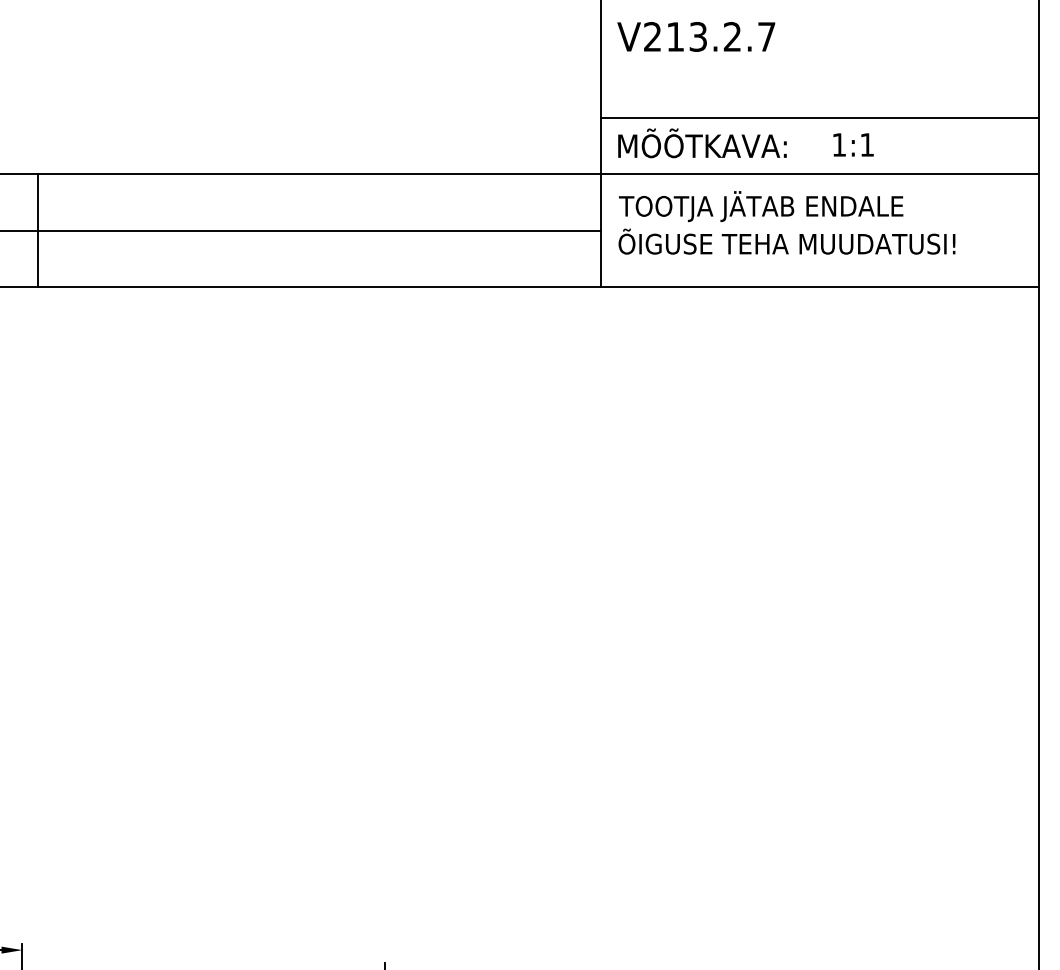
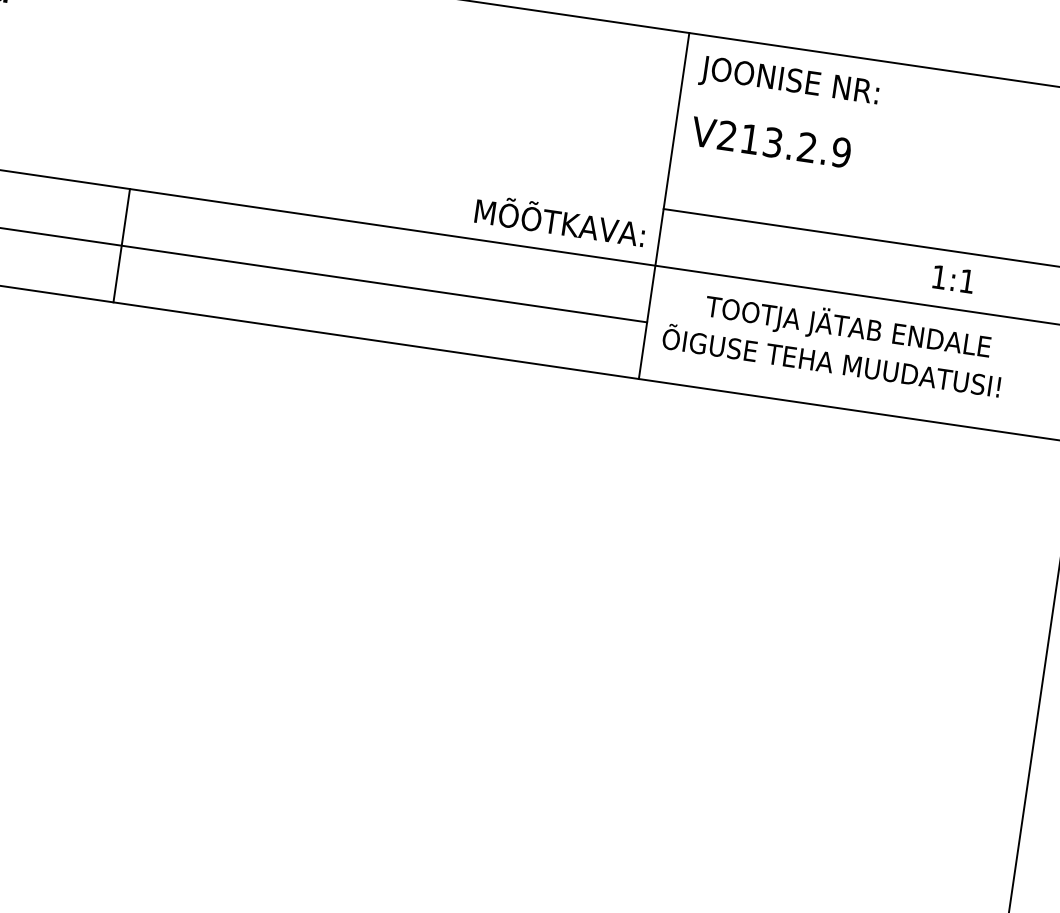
text: (766, 36) -> (841, 152), V213.2.7 -> V213.2.9
text: (702, 143) -> (560, 220), moved
text: (853, 144) -> (953, 278), moved
text: (761, 206) -> (848, 326), moved
line: (37, 230) -> (121, 245), moved

